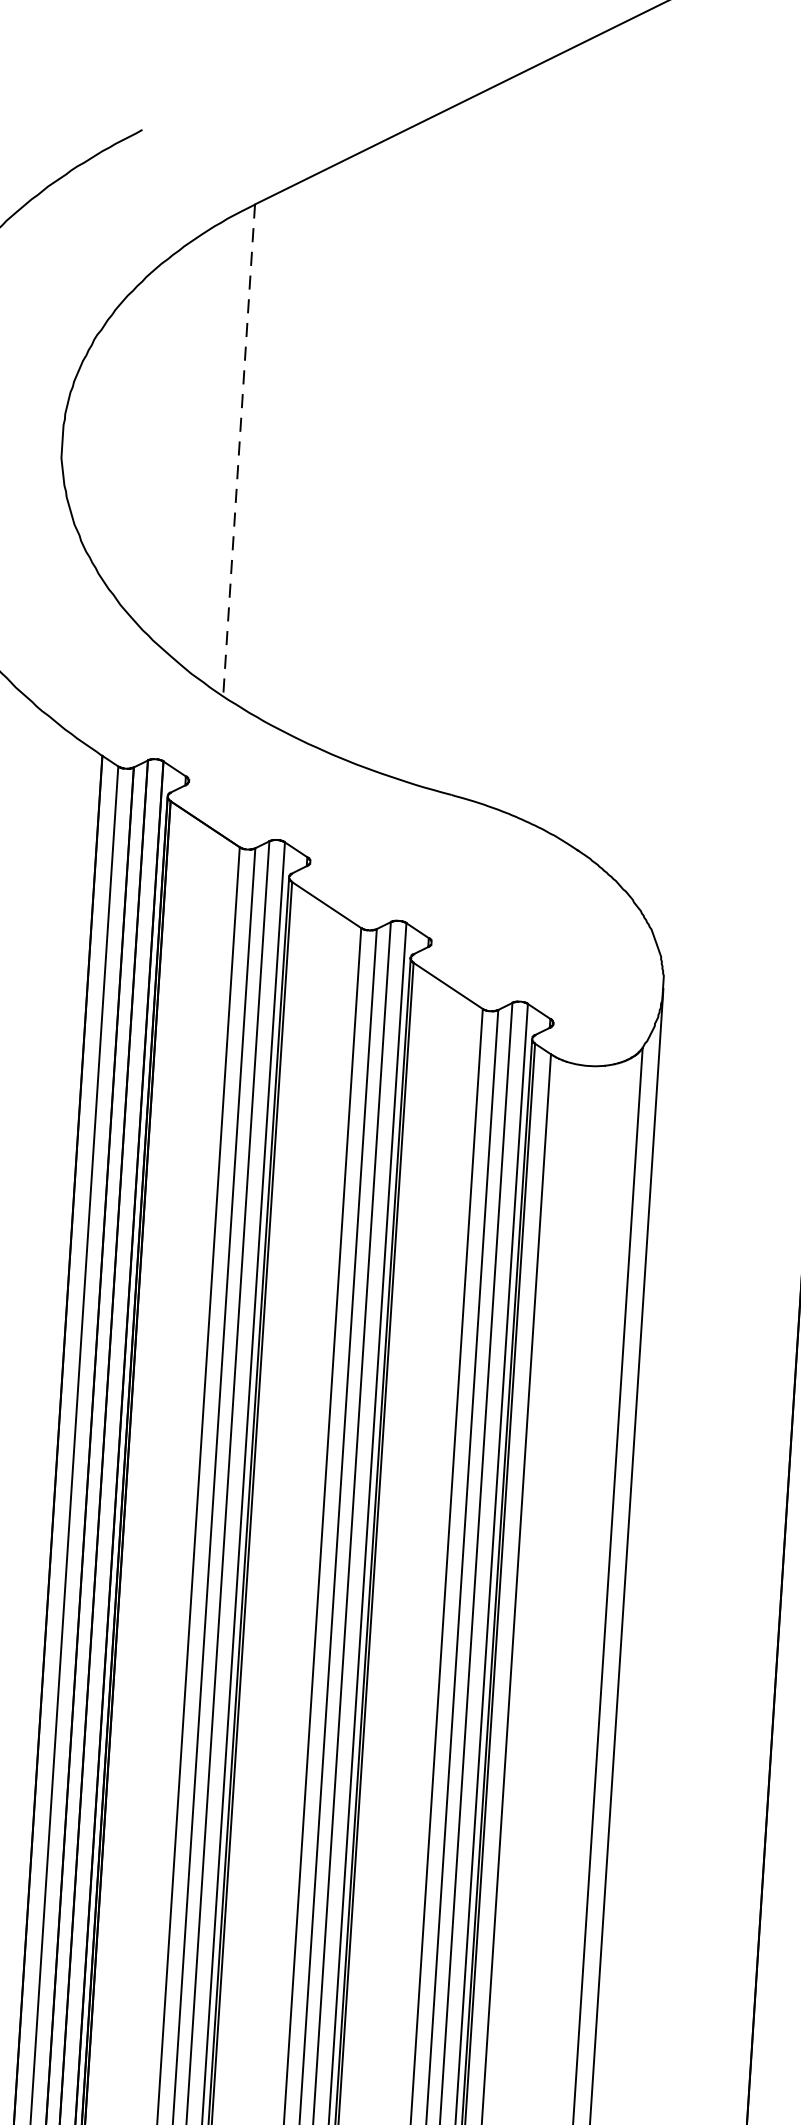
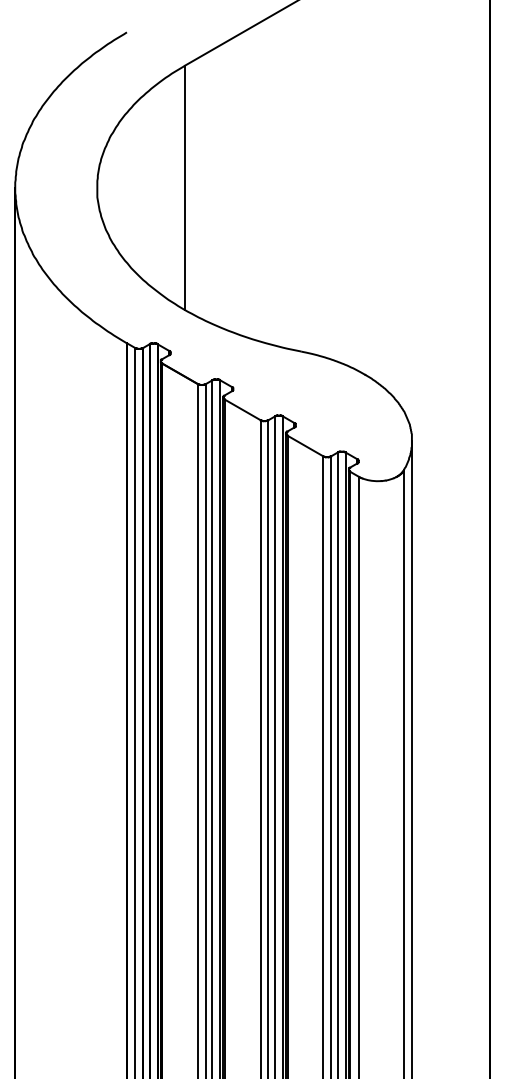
line: (240, 451) -> (185, 188), dashed -> solid

